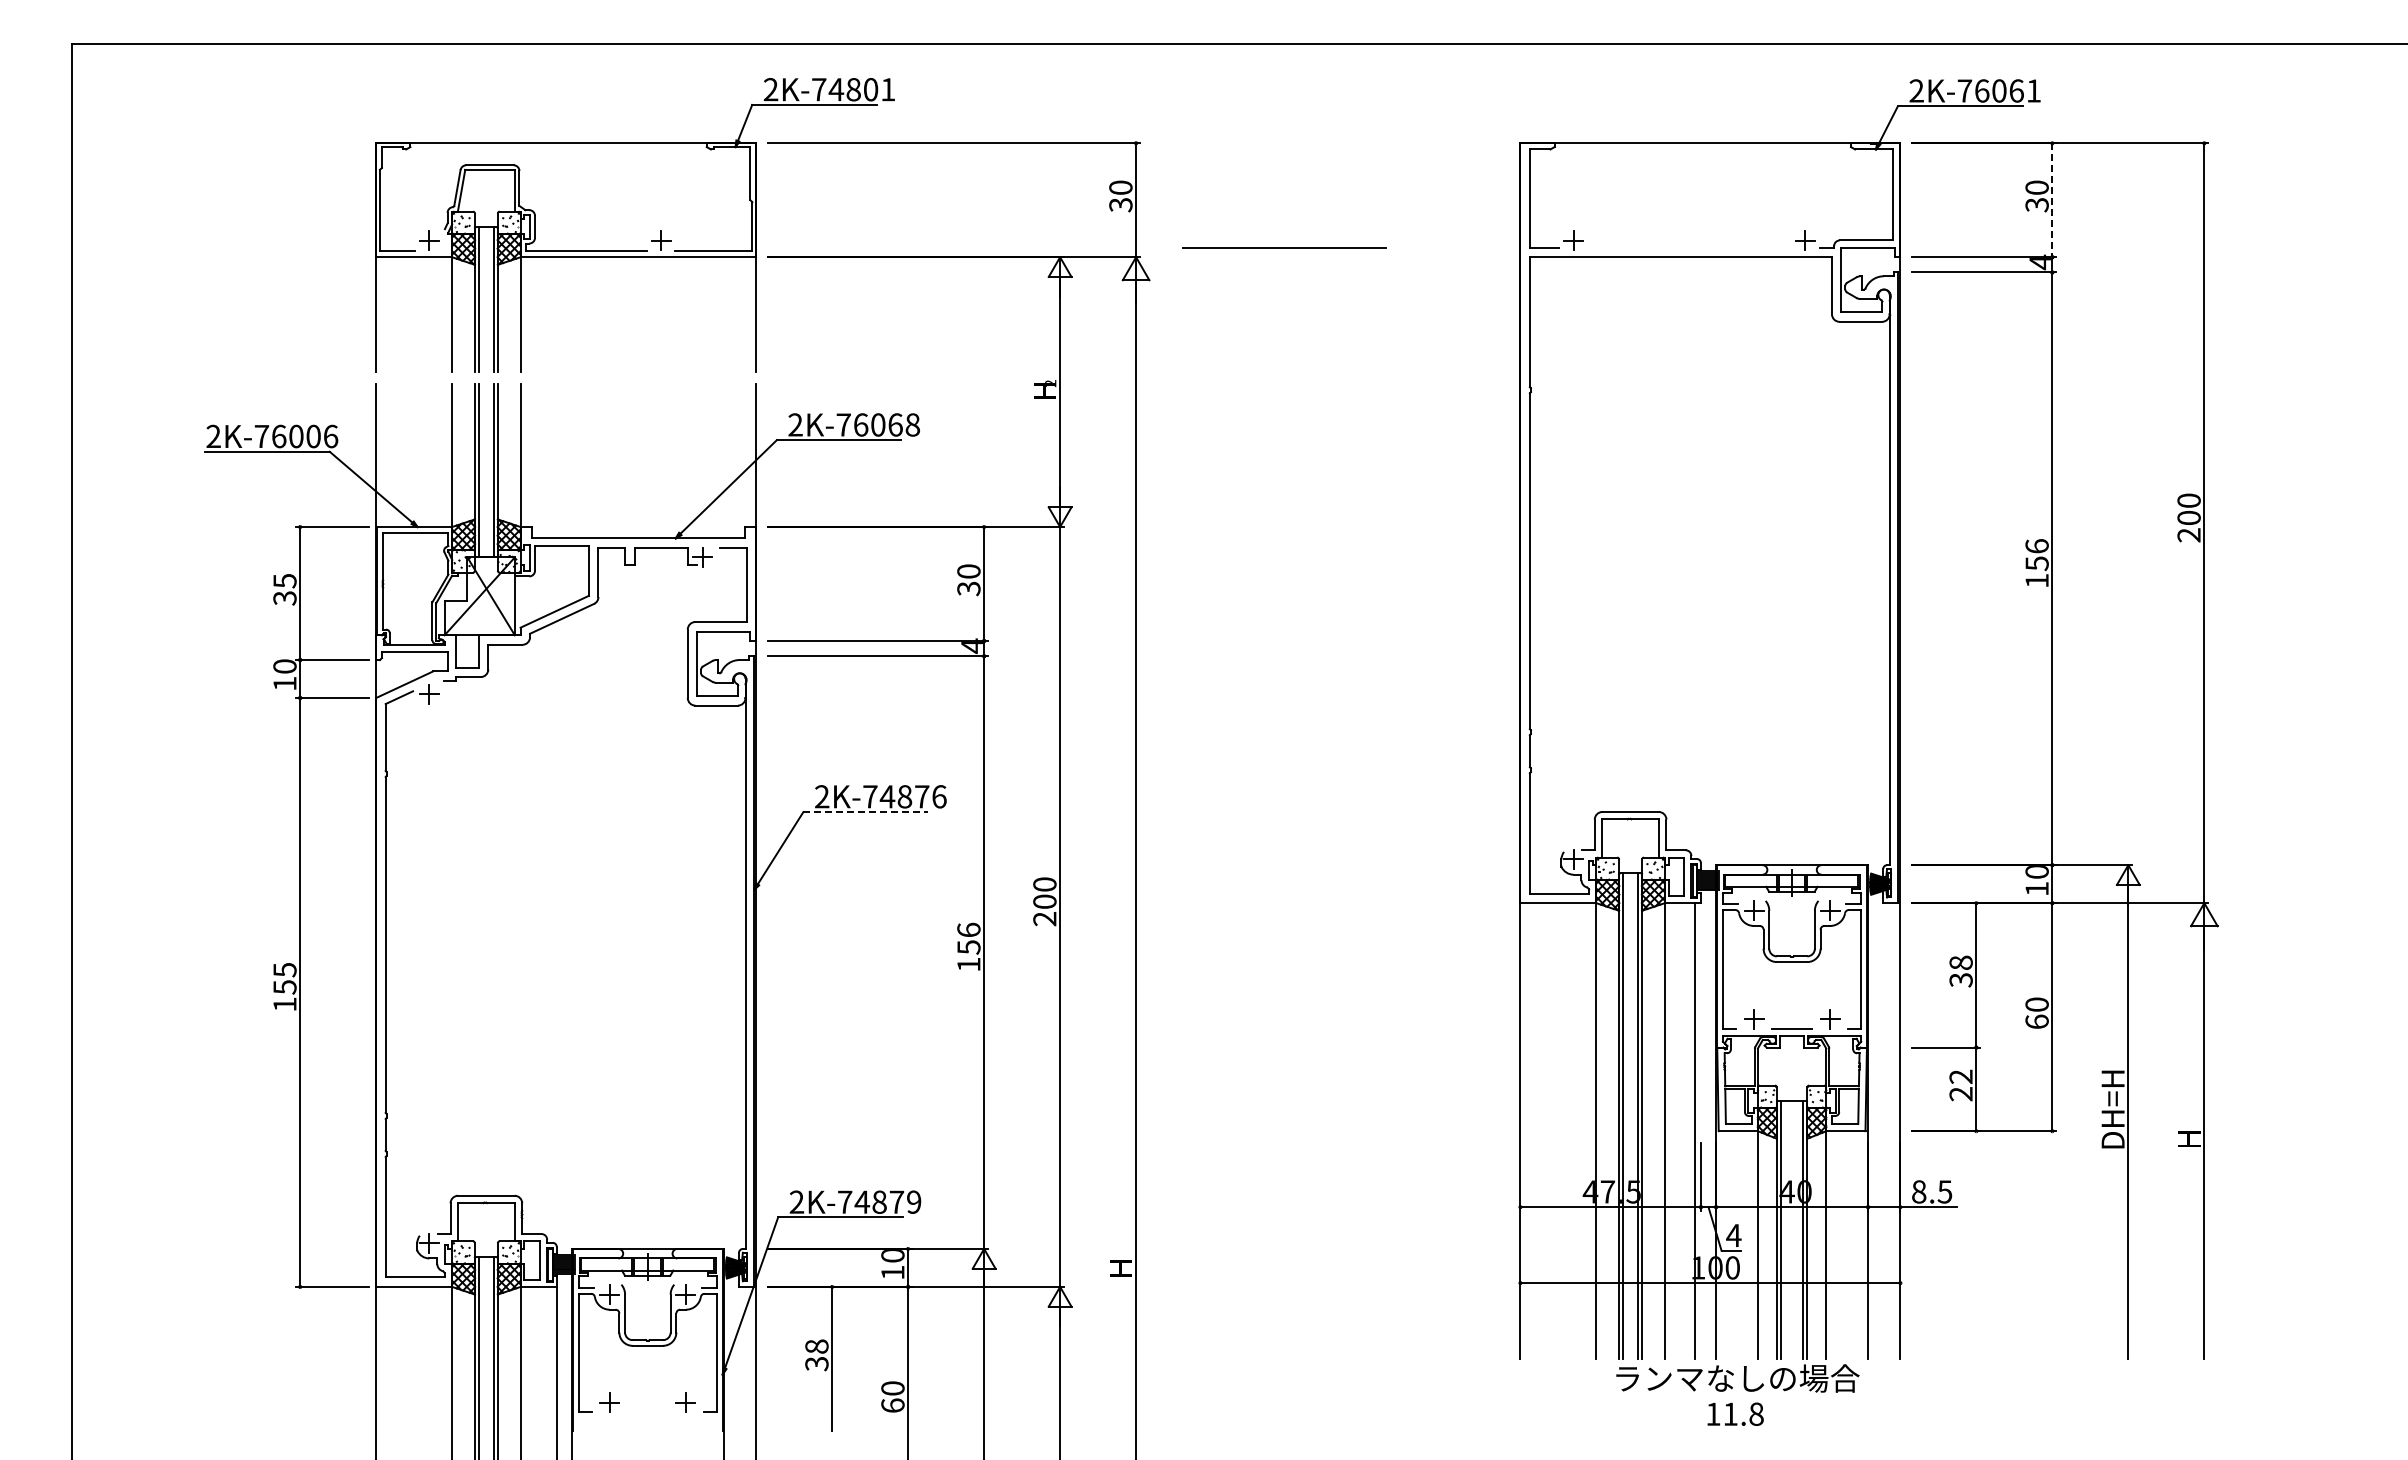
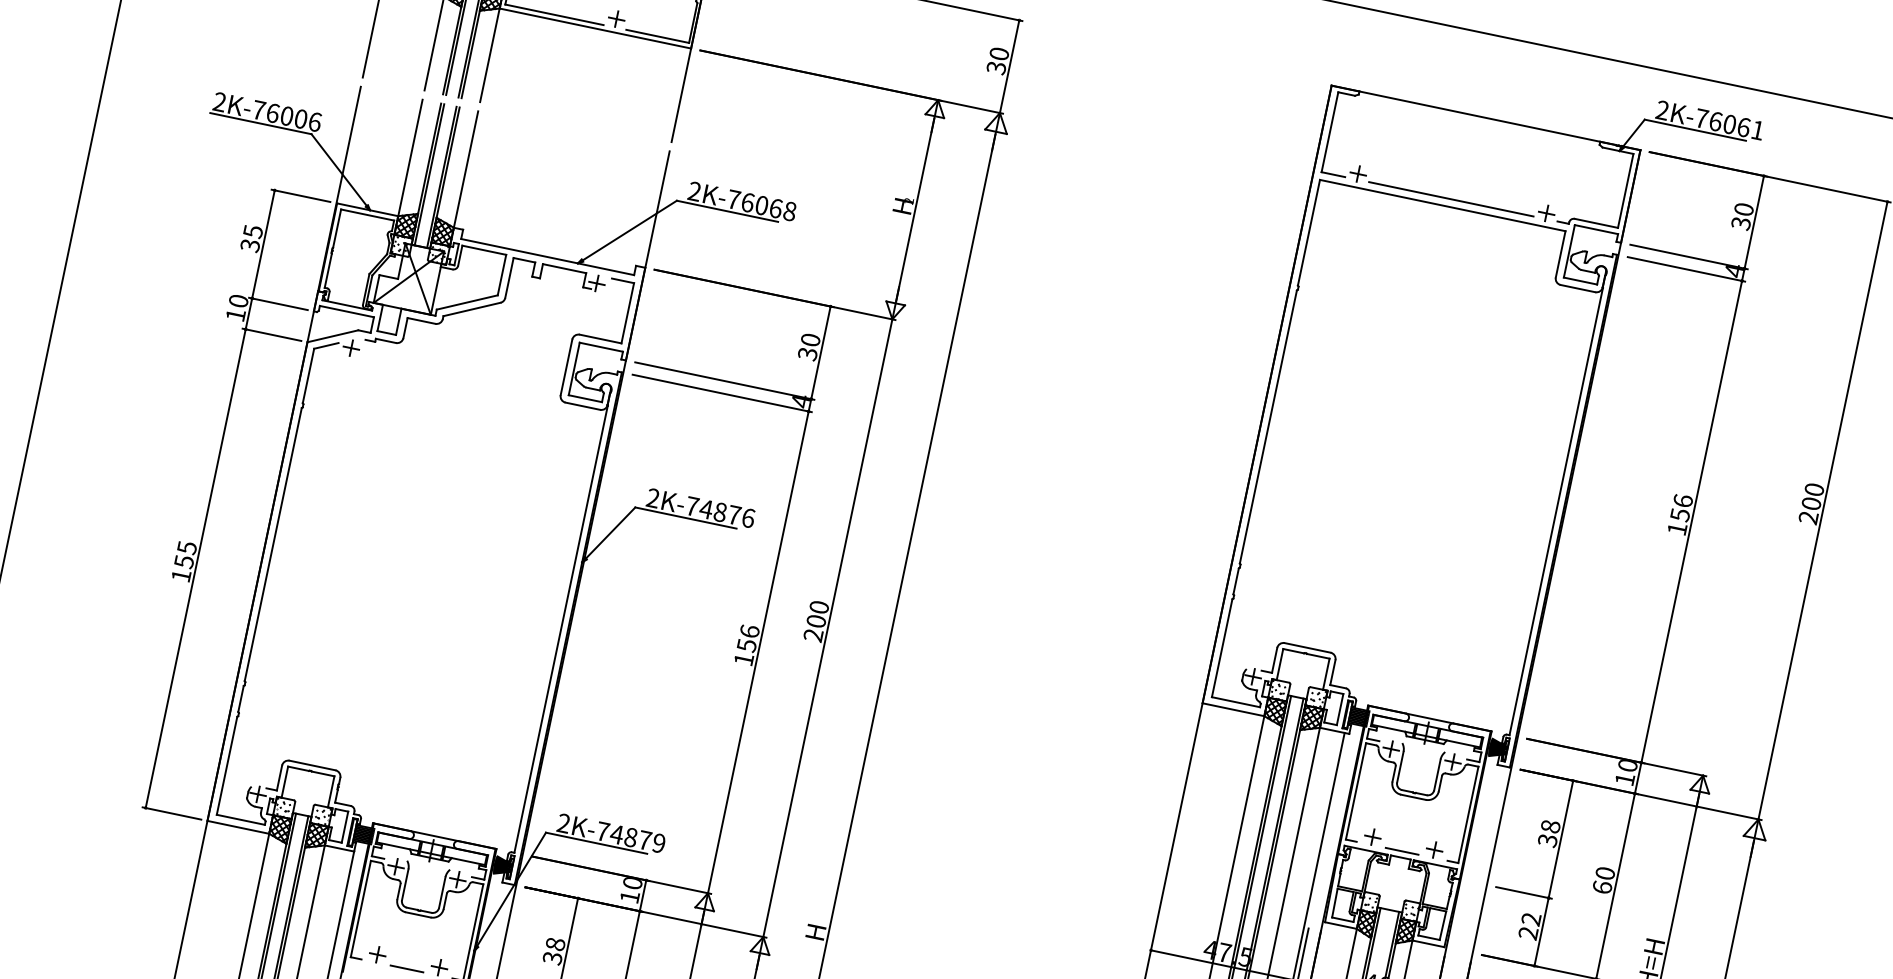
line: (2052, 200) -> (1754, 222), dashed -> solid
line: (1284, 247) -> (1451, 199), moved
line: (866, 812) -> (686, 518), dashed -> solid
line: (647, 1412) -> (406, 969), added

